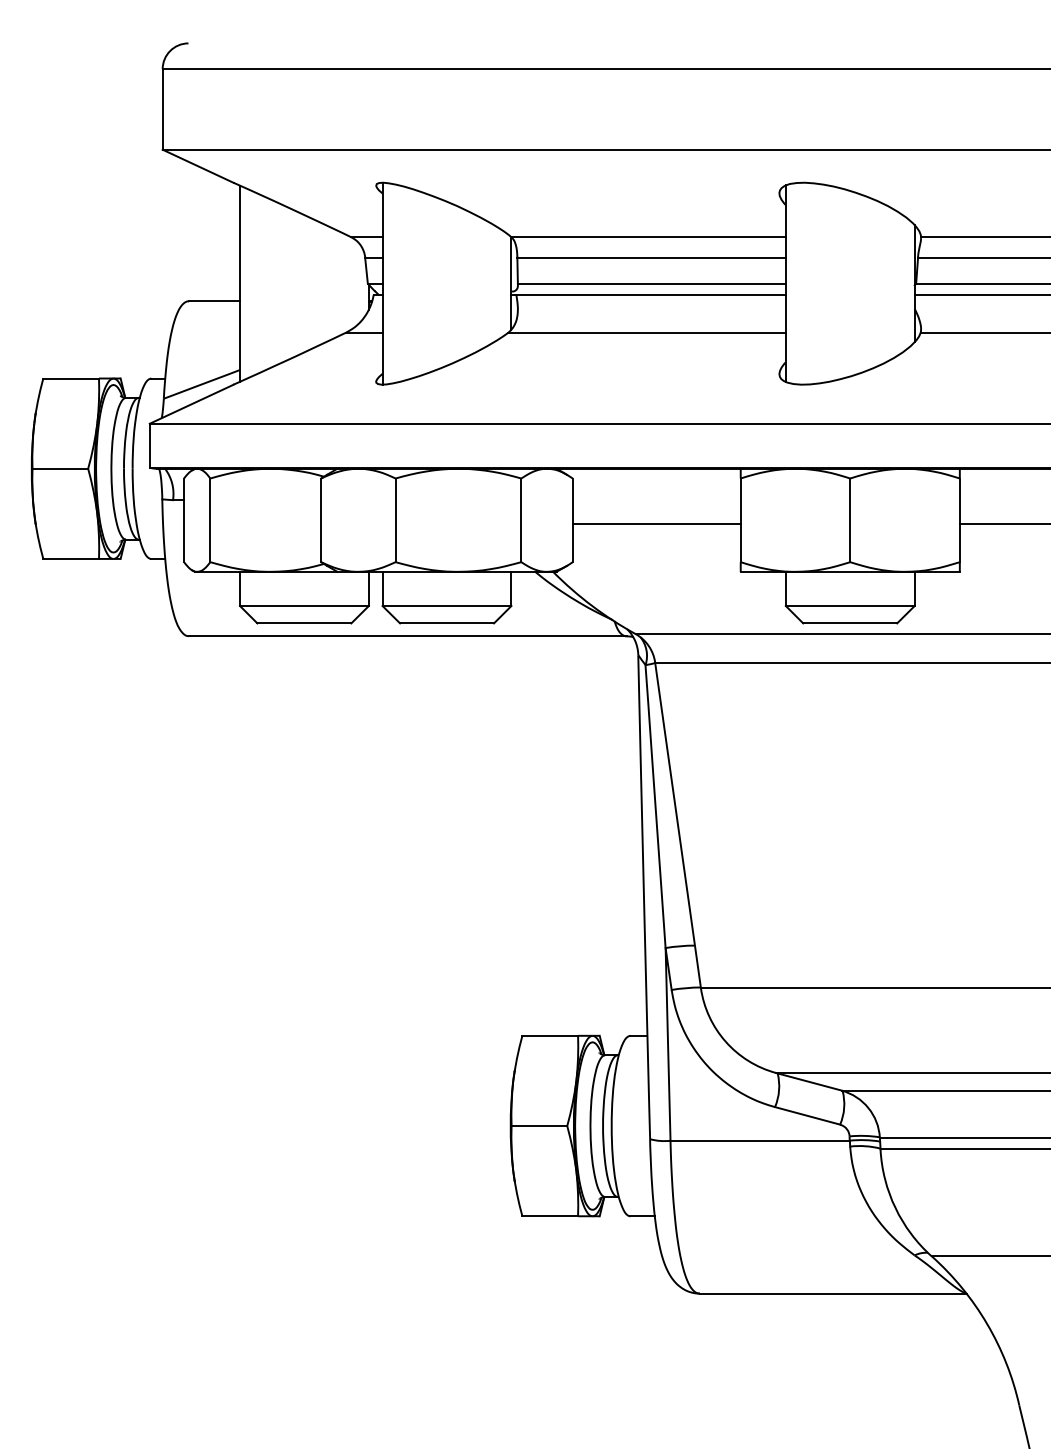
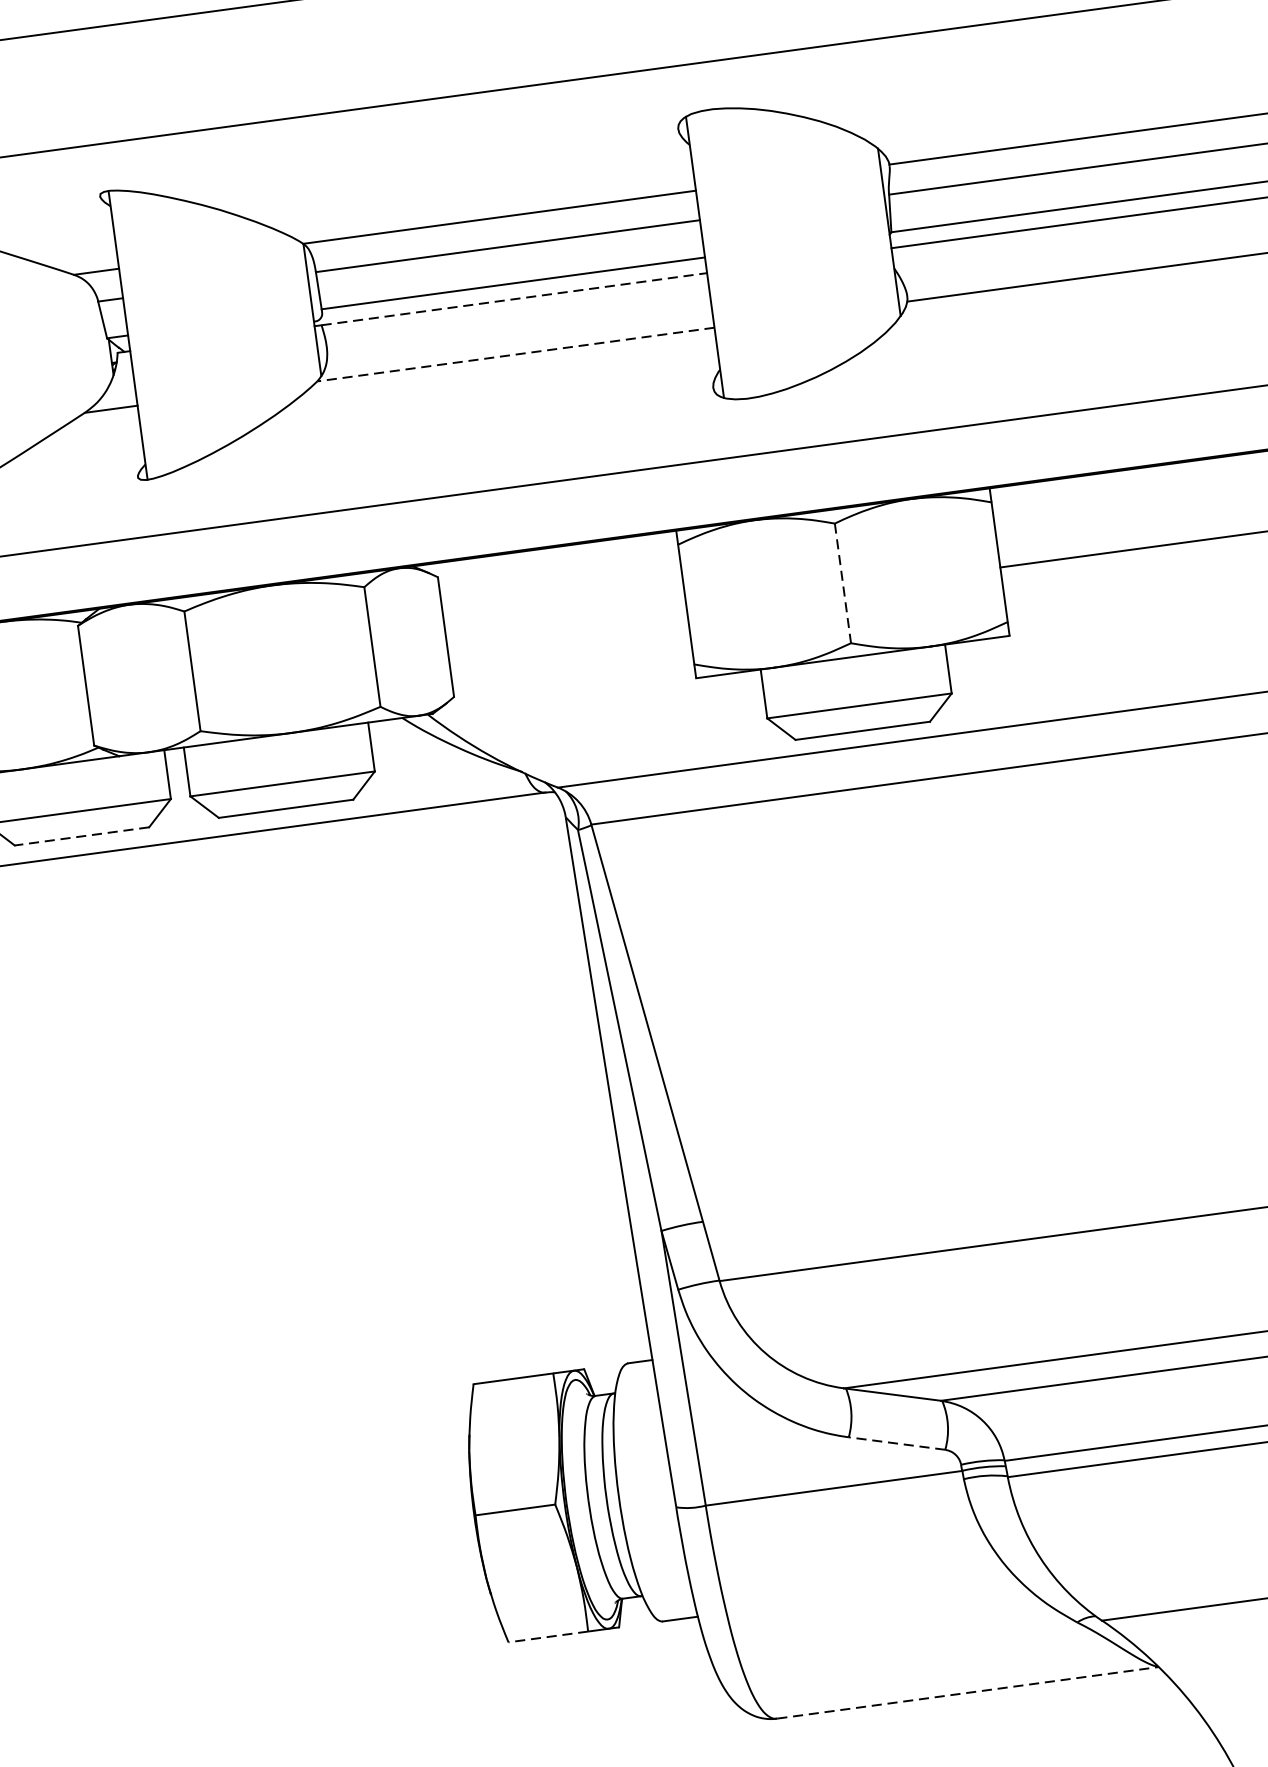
line: (651, 294) -> (514, 298), solid -> dashed
line: (647, 332) -> (516, 353), solid -> dashed
line: (850, 520) -> (843, 583), solid -> dashed
line: (656, 524) -> (566, 626), removed
line: (304, 623) -> (82, 836), solid -> dashed
line: (807, 1115) -> (896, 1443), solid -> dashed
line: (550, 1216) -> (548, 1637), solid -> dashed
line: (833, 1293) -> (968, 1692), solid -> dashed

